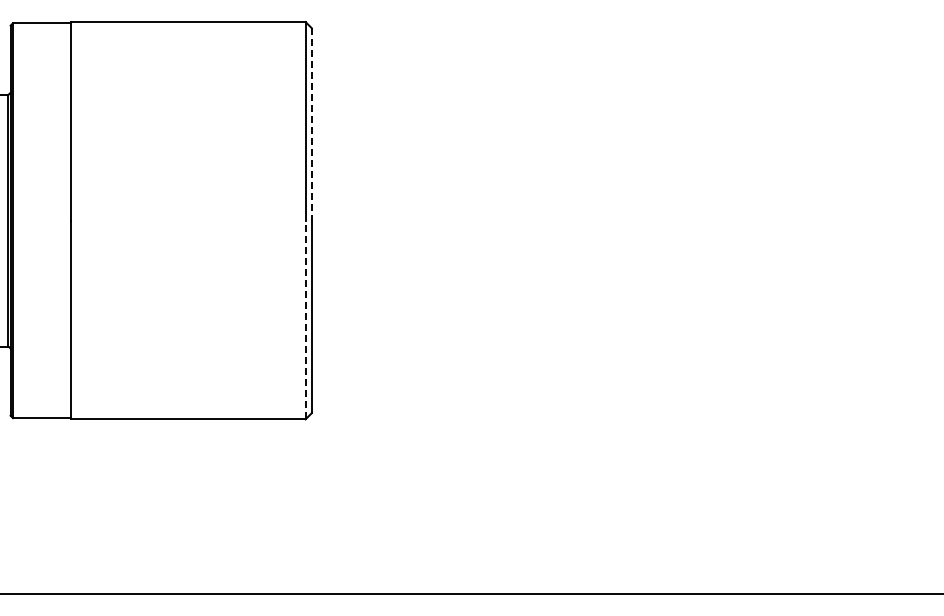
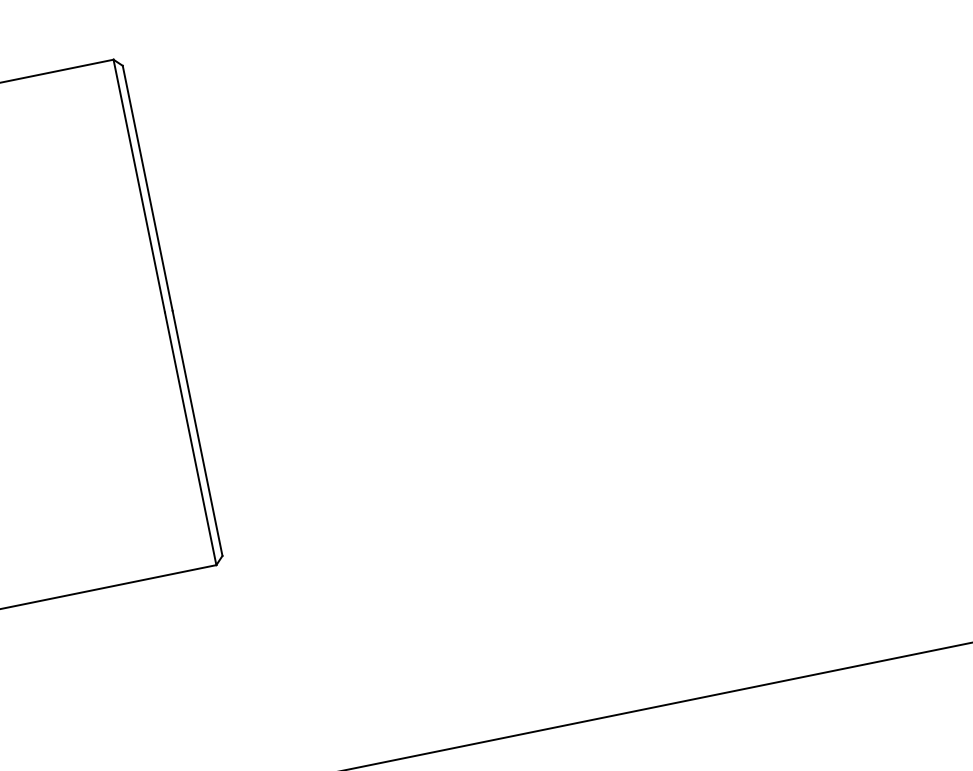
line: (311, 124) -> (147, 188), dashed -> solid
line: (305, 319) -> (190, 438), dashed -> solid

